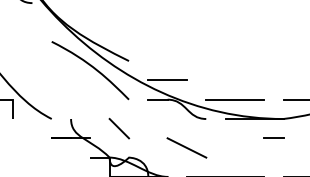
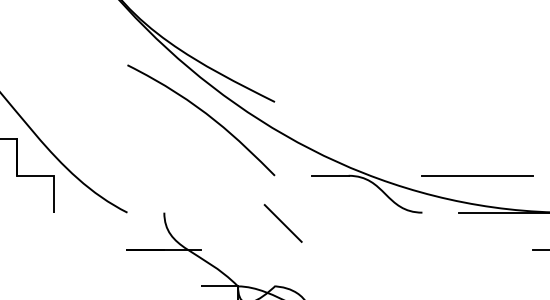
line: (167, 80) -> (348, 139), removed
line: (119, 128) -> (283, 223), moved
line: (186, 147) -> (384, 267), removed

